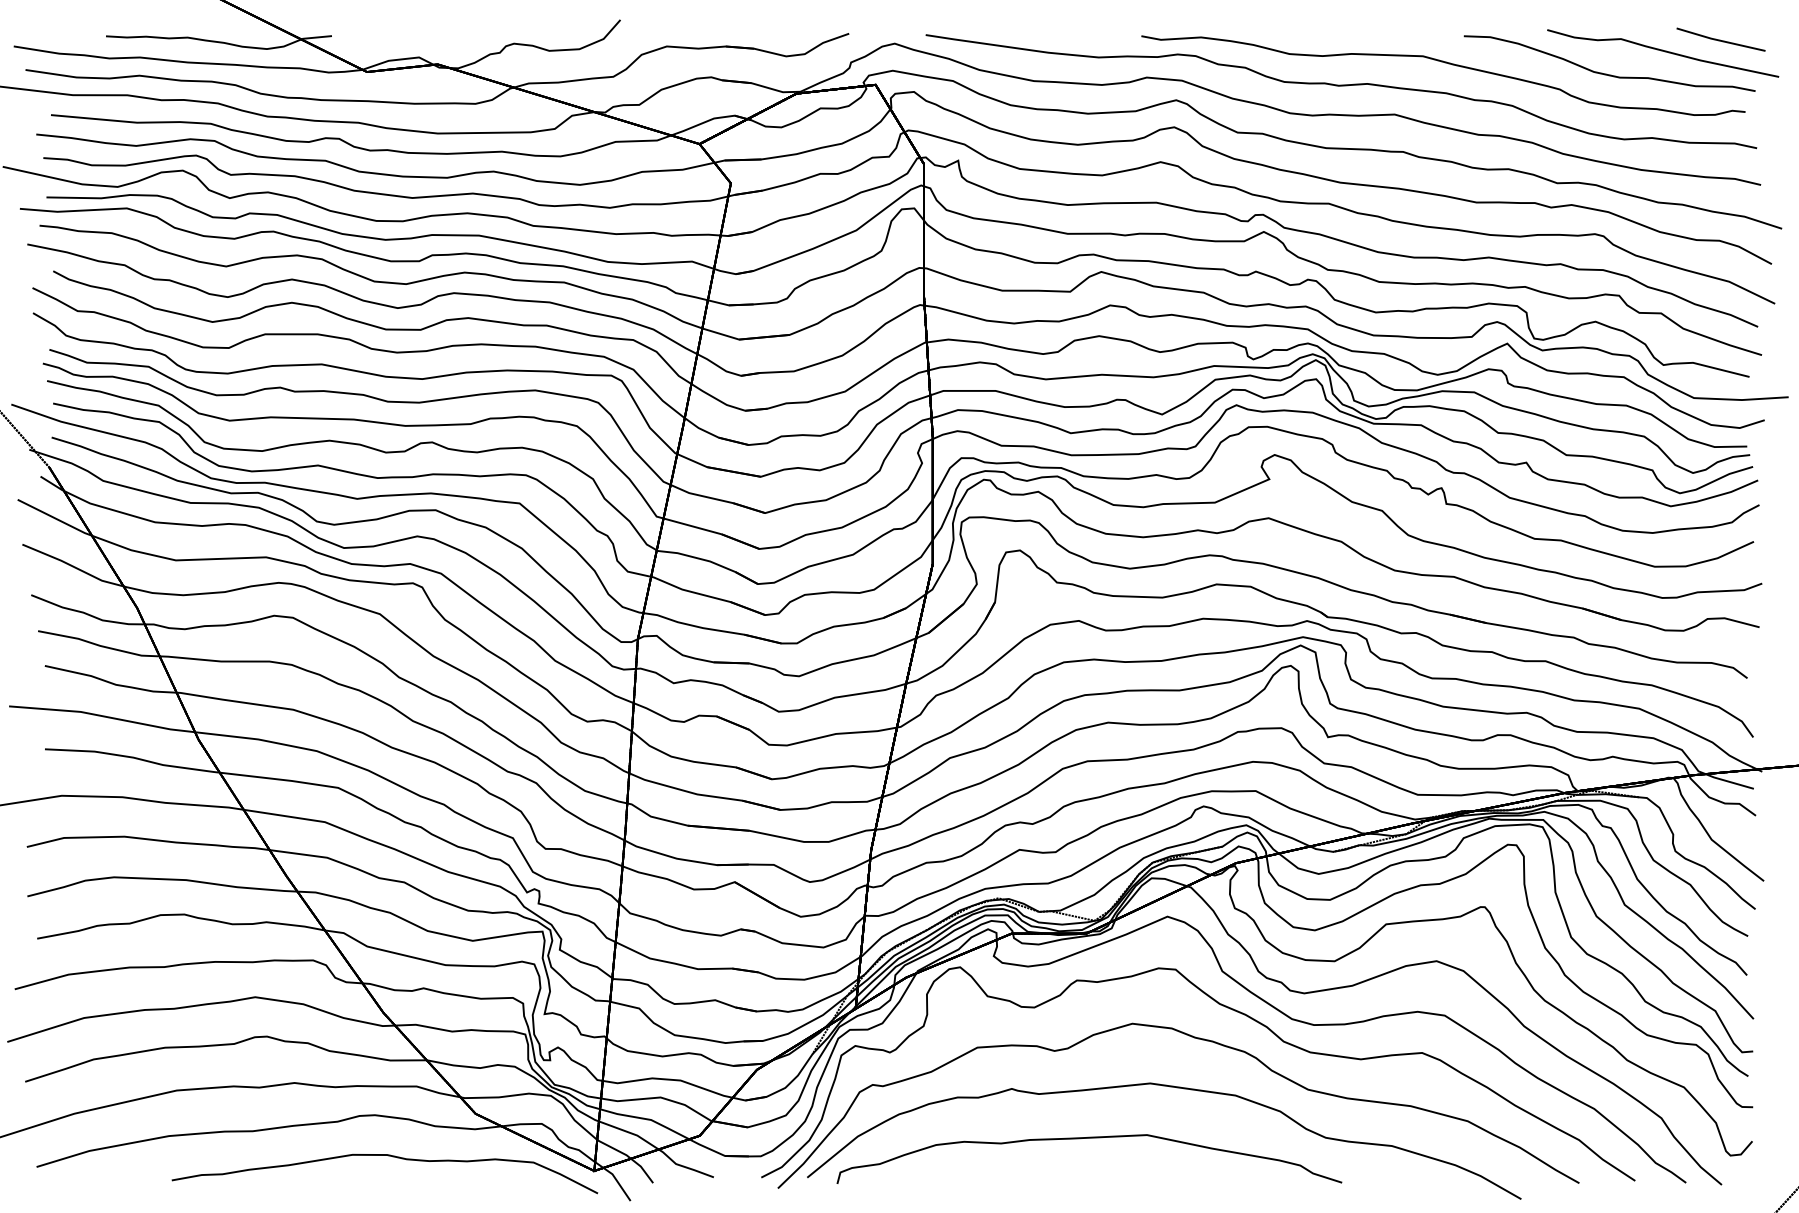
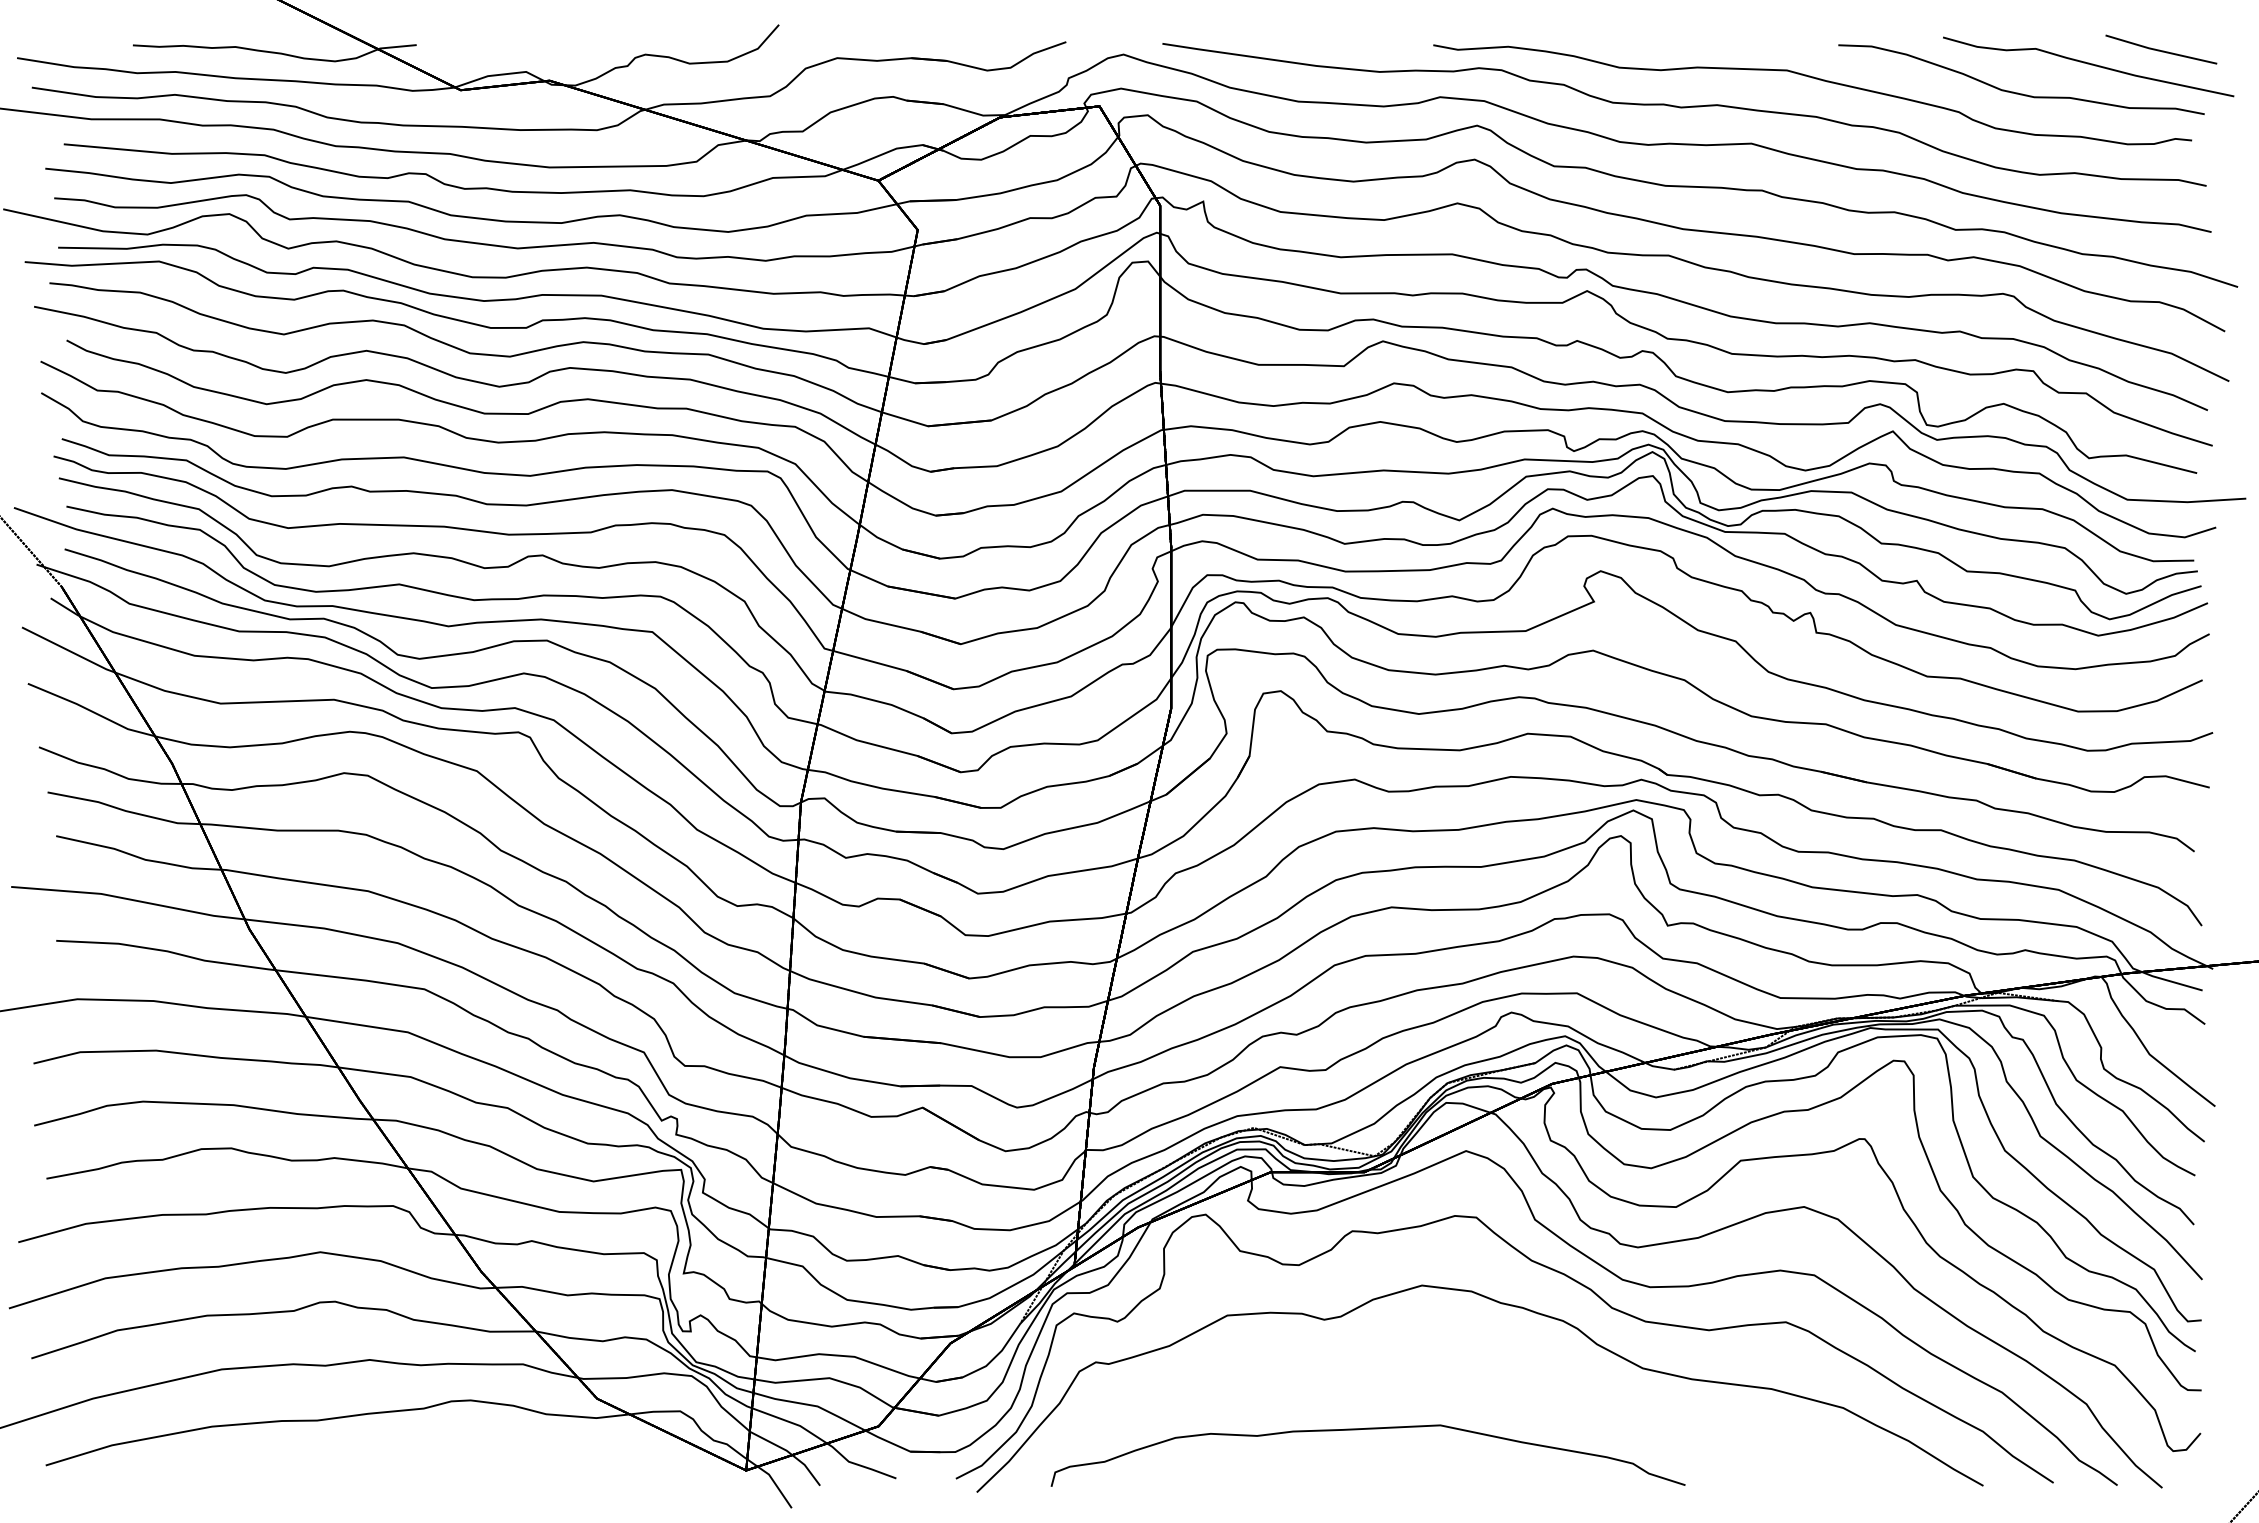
part: (1171, 1087) -> (1470, 1365), removed
curve: (384, 1155) -> (482, 1451), removed

